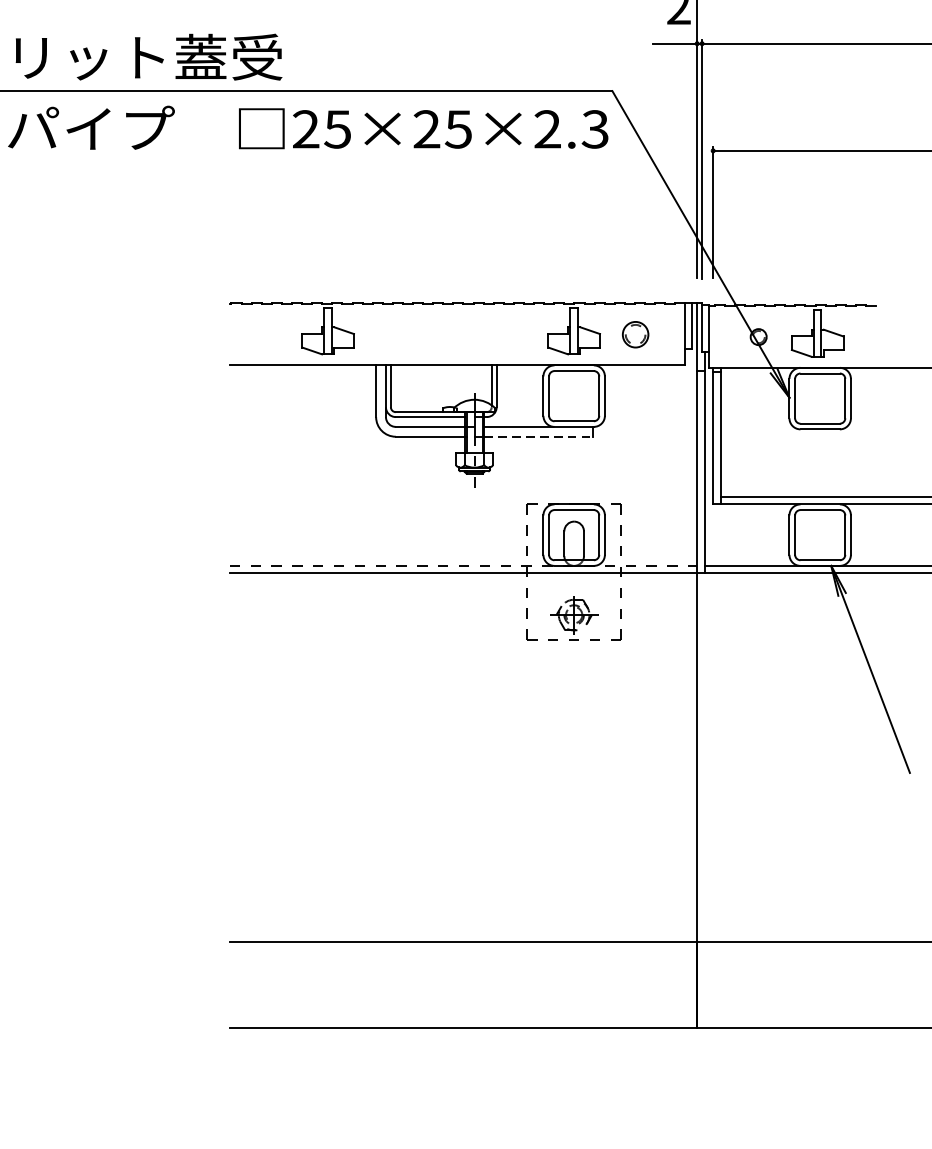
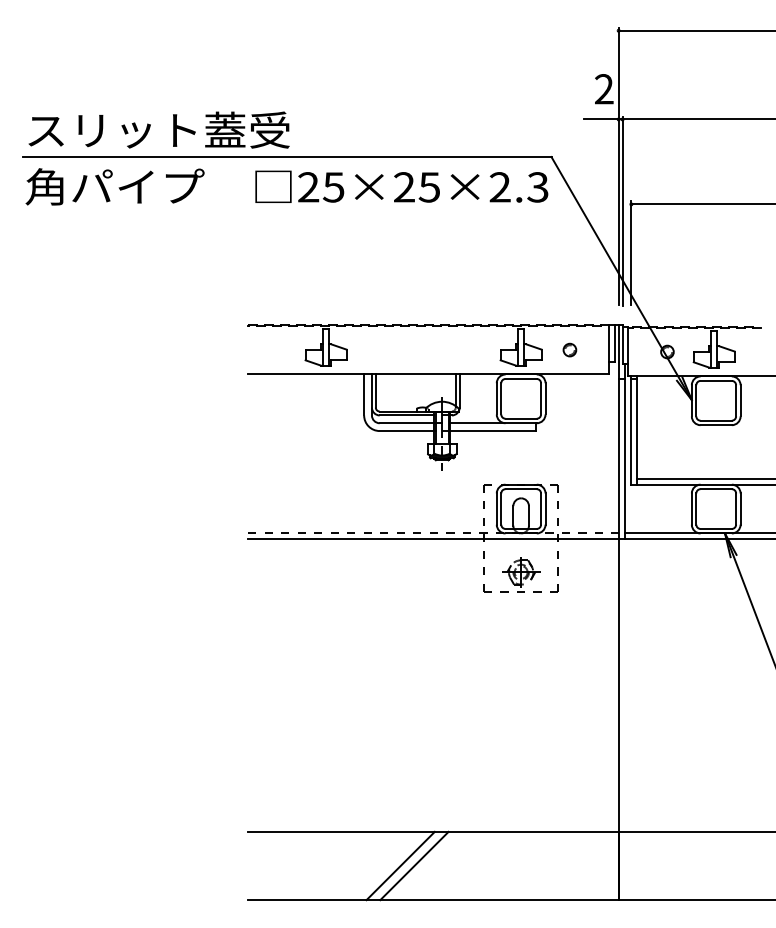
part: (635, 333) -> (569, 349), size x0.62
line: (538, 437) -> (492, 431), dashed -> solid
line: (421, 984) -> (400, 865), added
line: (439, 984) -> (414, 865), added

